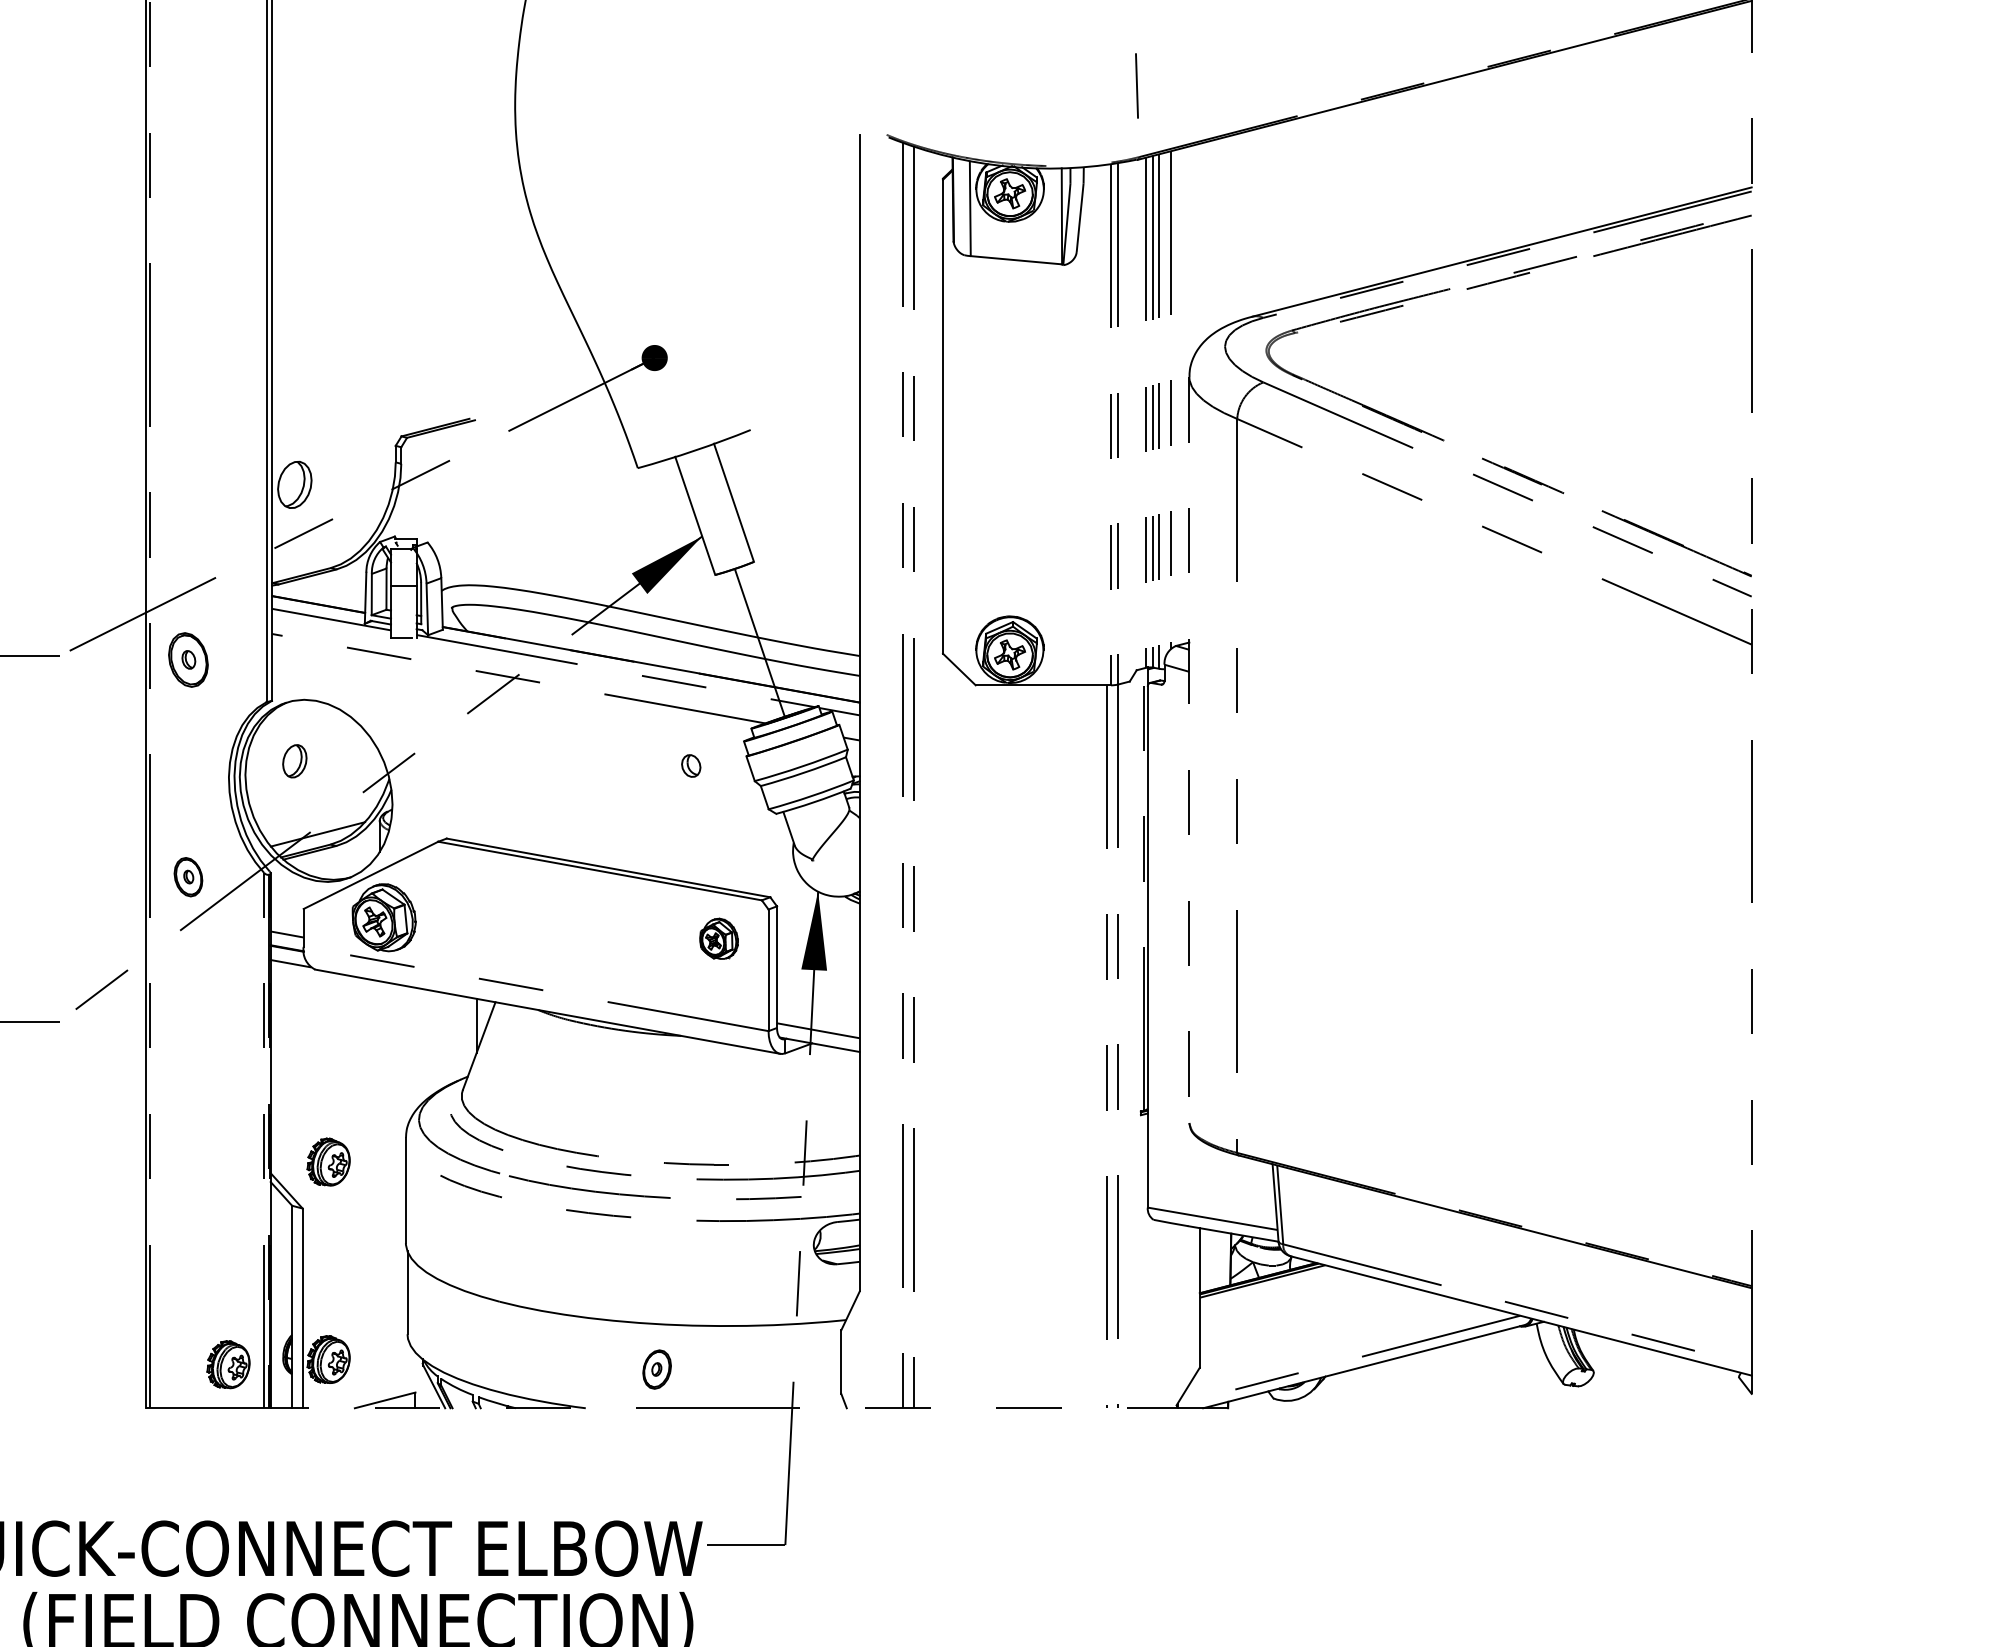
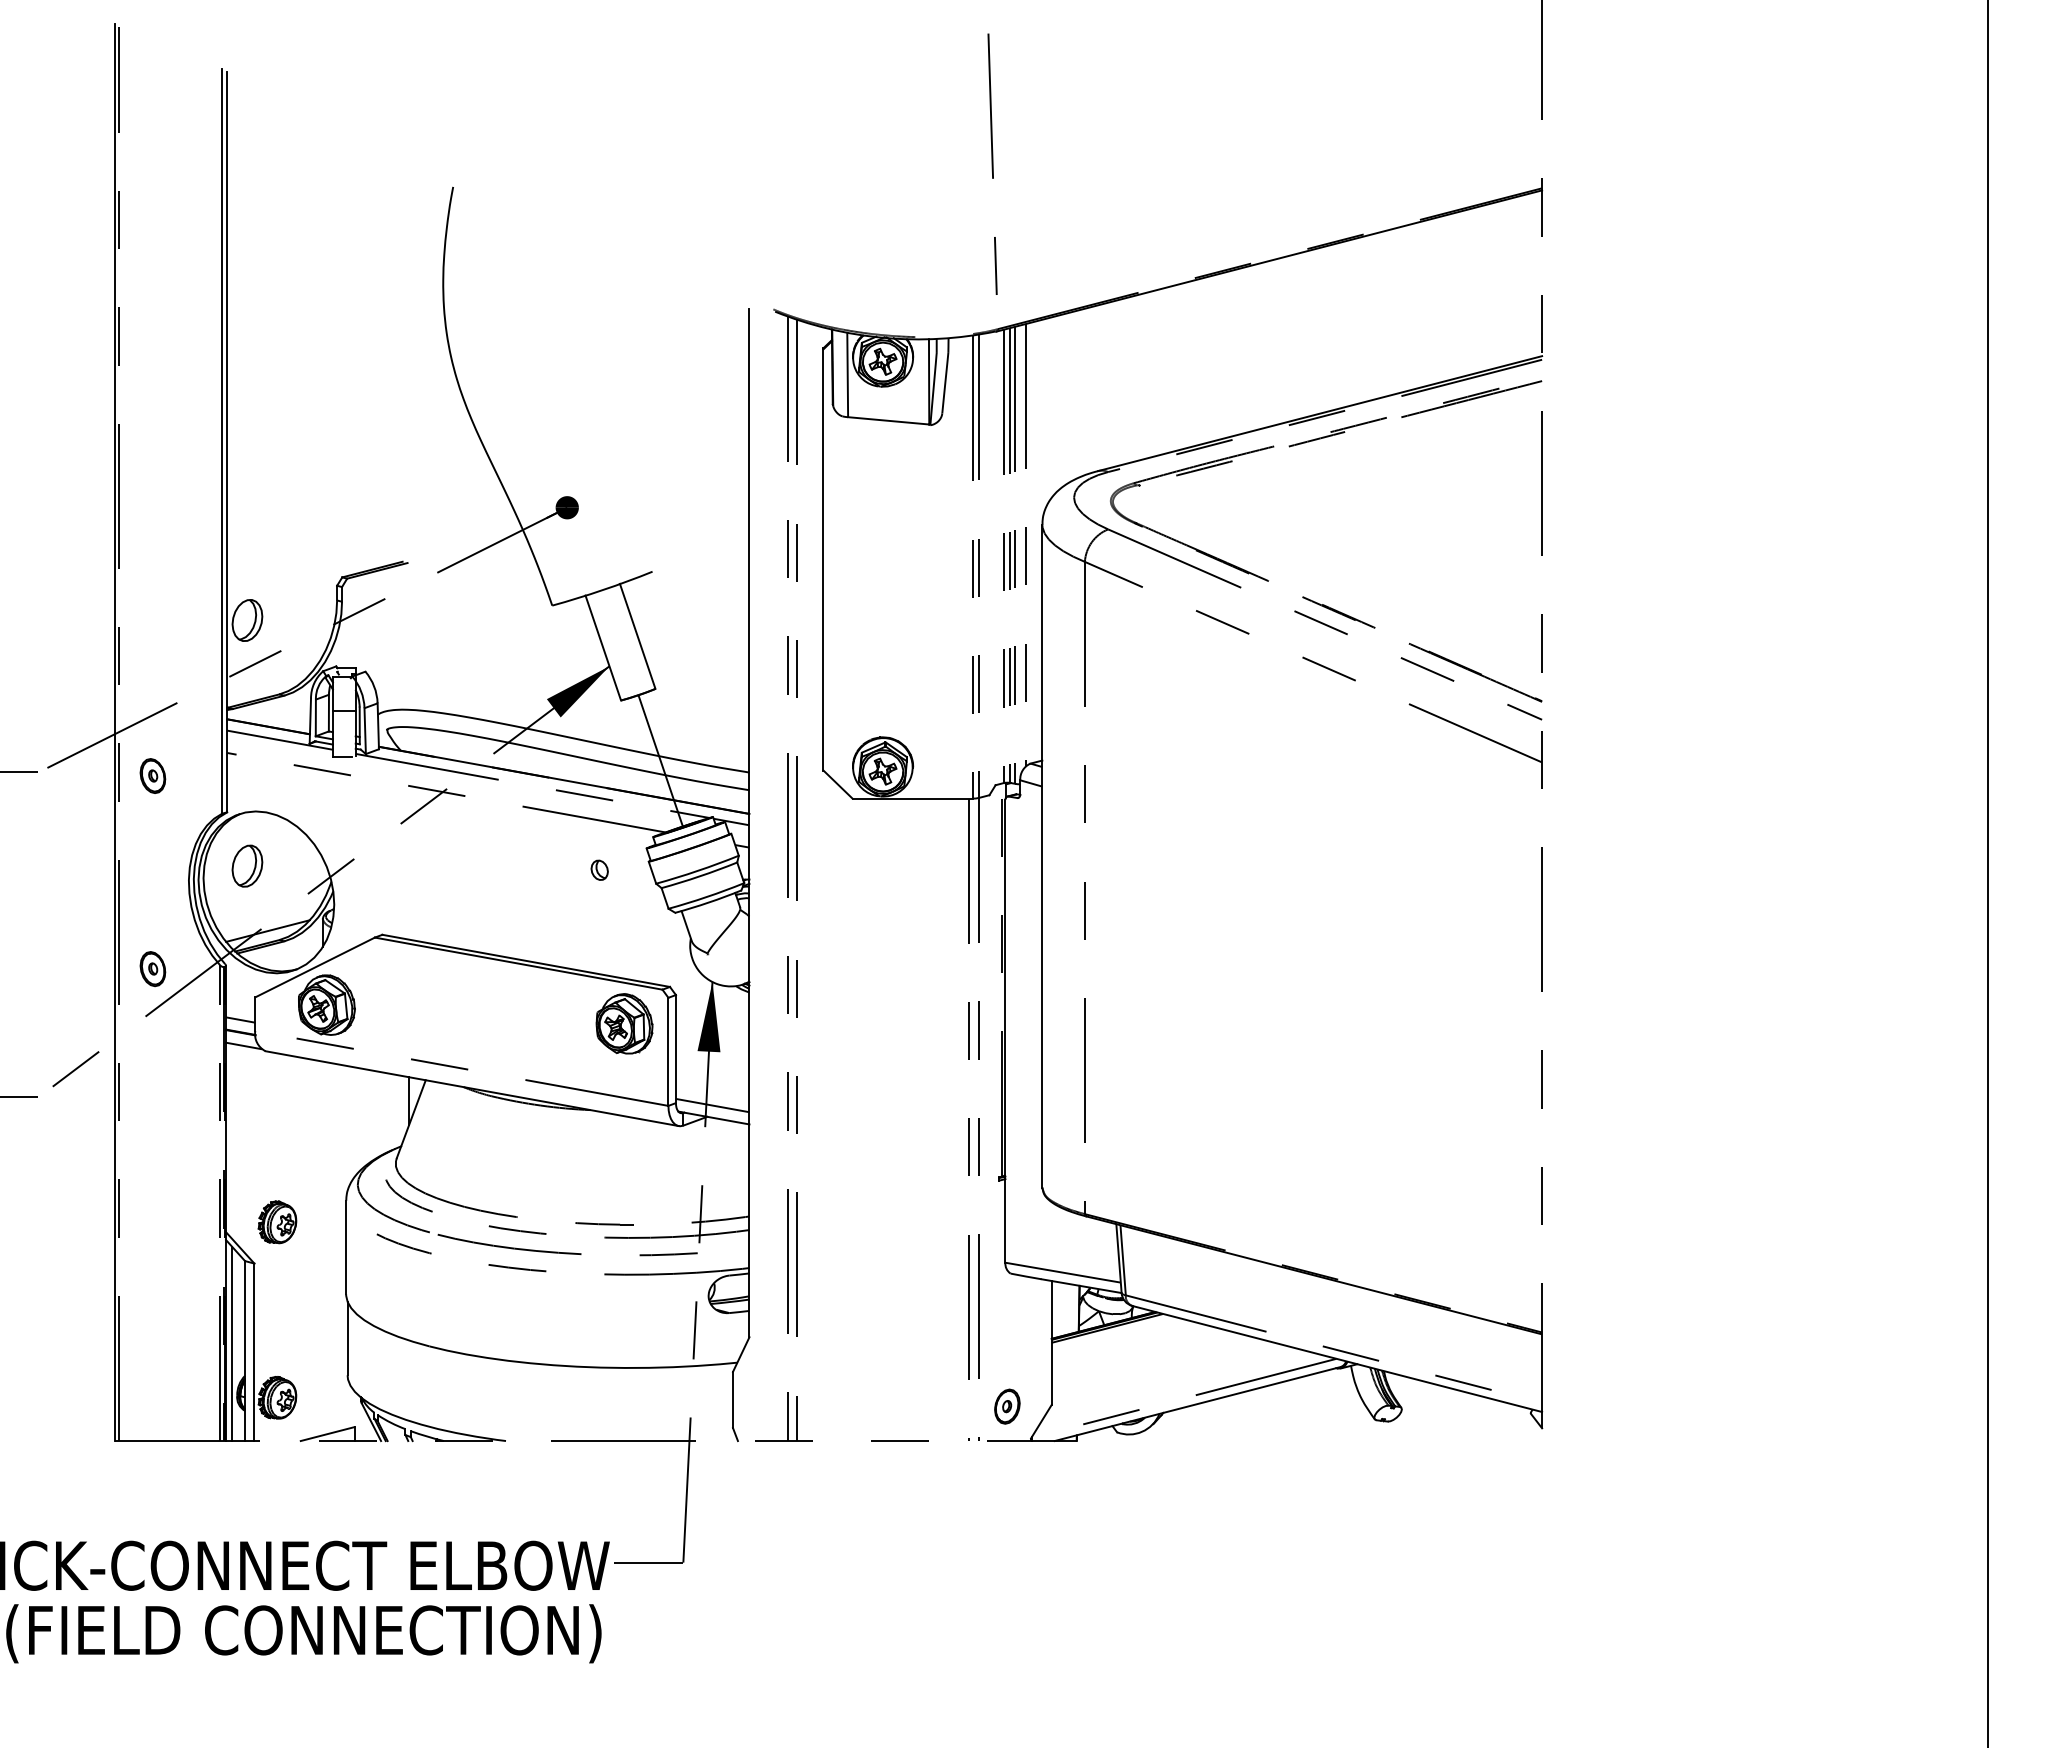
part: (187, 659) -> (152, 775), size x0.71
line: (1189, 750) -> (1042, 856), dashed -> solid
part: (294, 760) -> (247, 865), size x1.43
part: (719, 938) -> (624, 1023), size x1.67
line: (278, 1298) -> (232, 1343), added
part: (228, 1364) -> (188, 1402), removed
part: (657, 1369) -> (1007, 1406), moved

